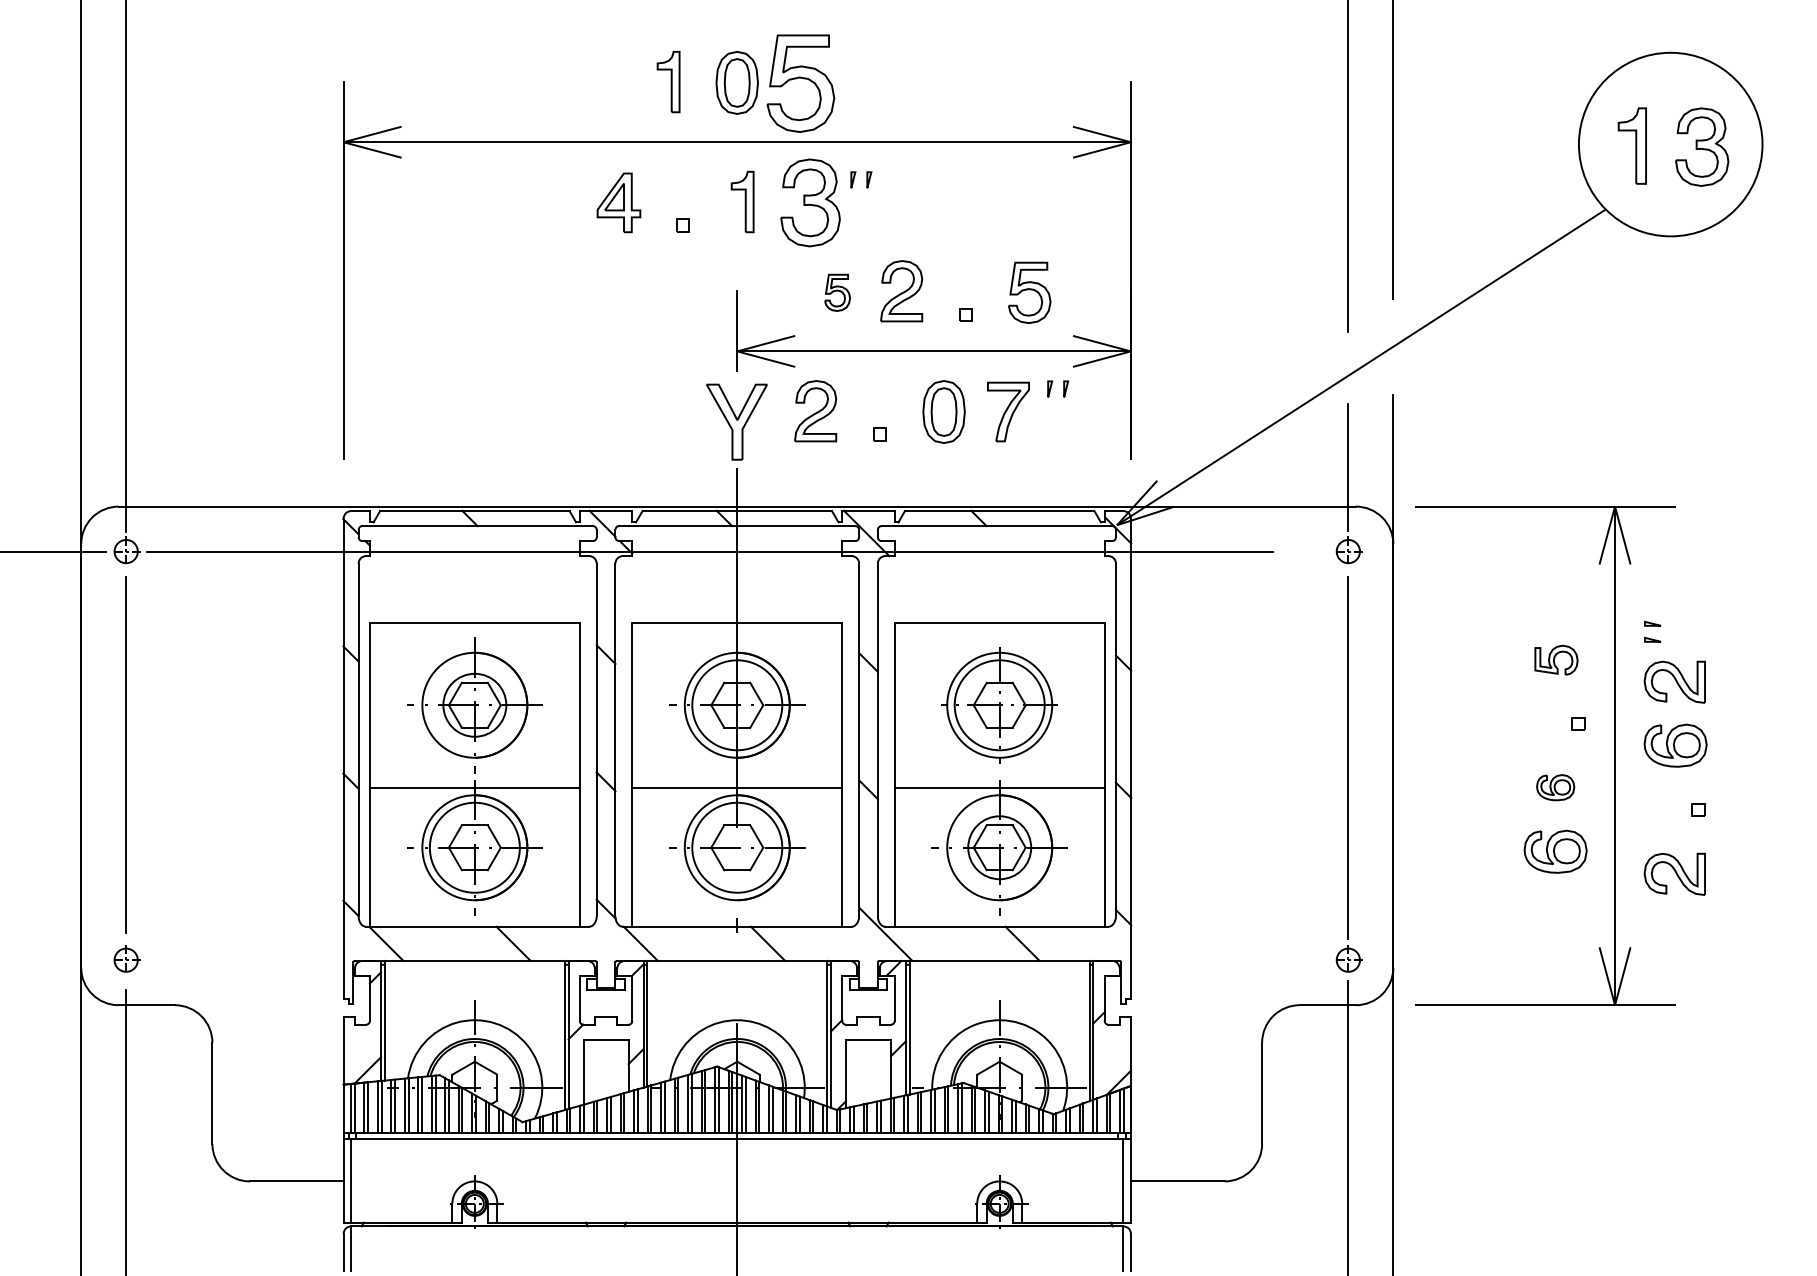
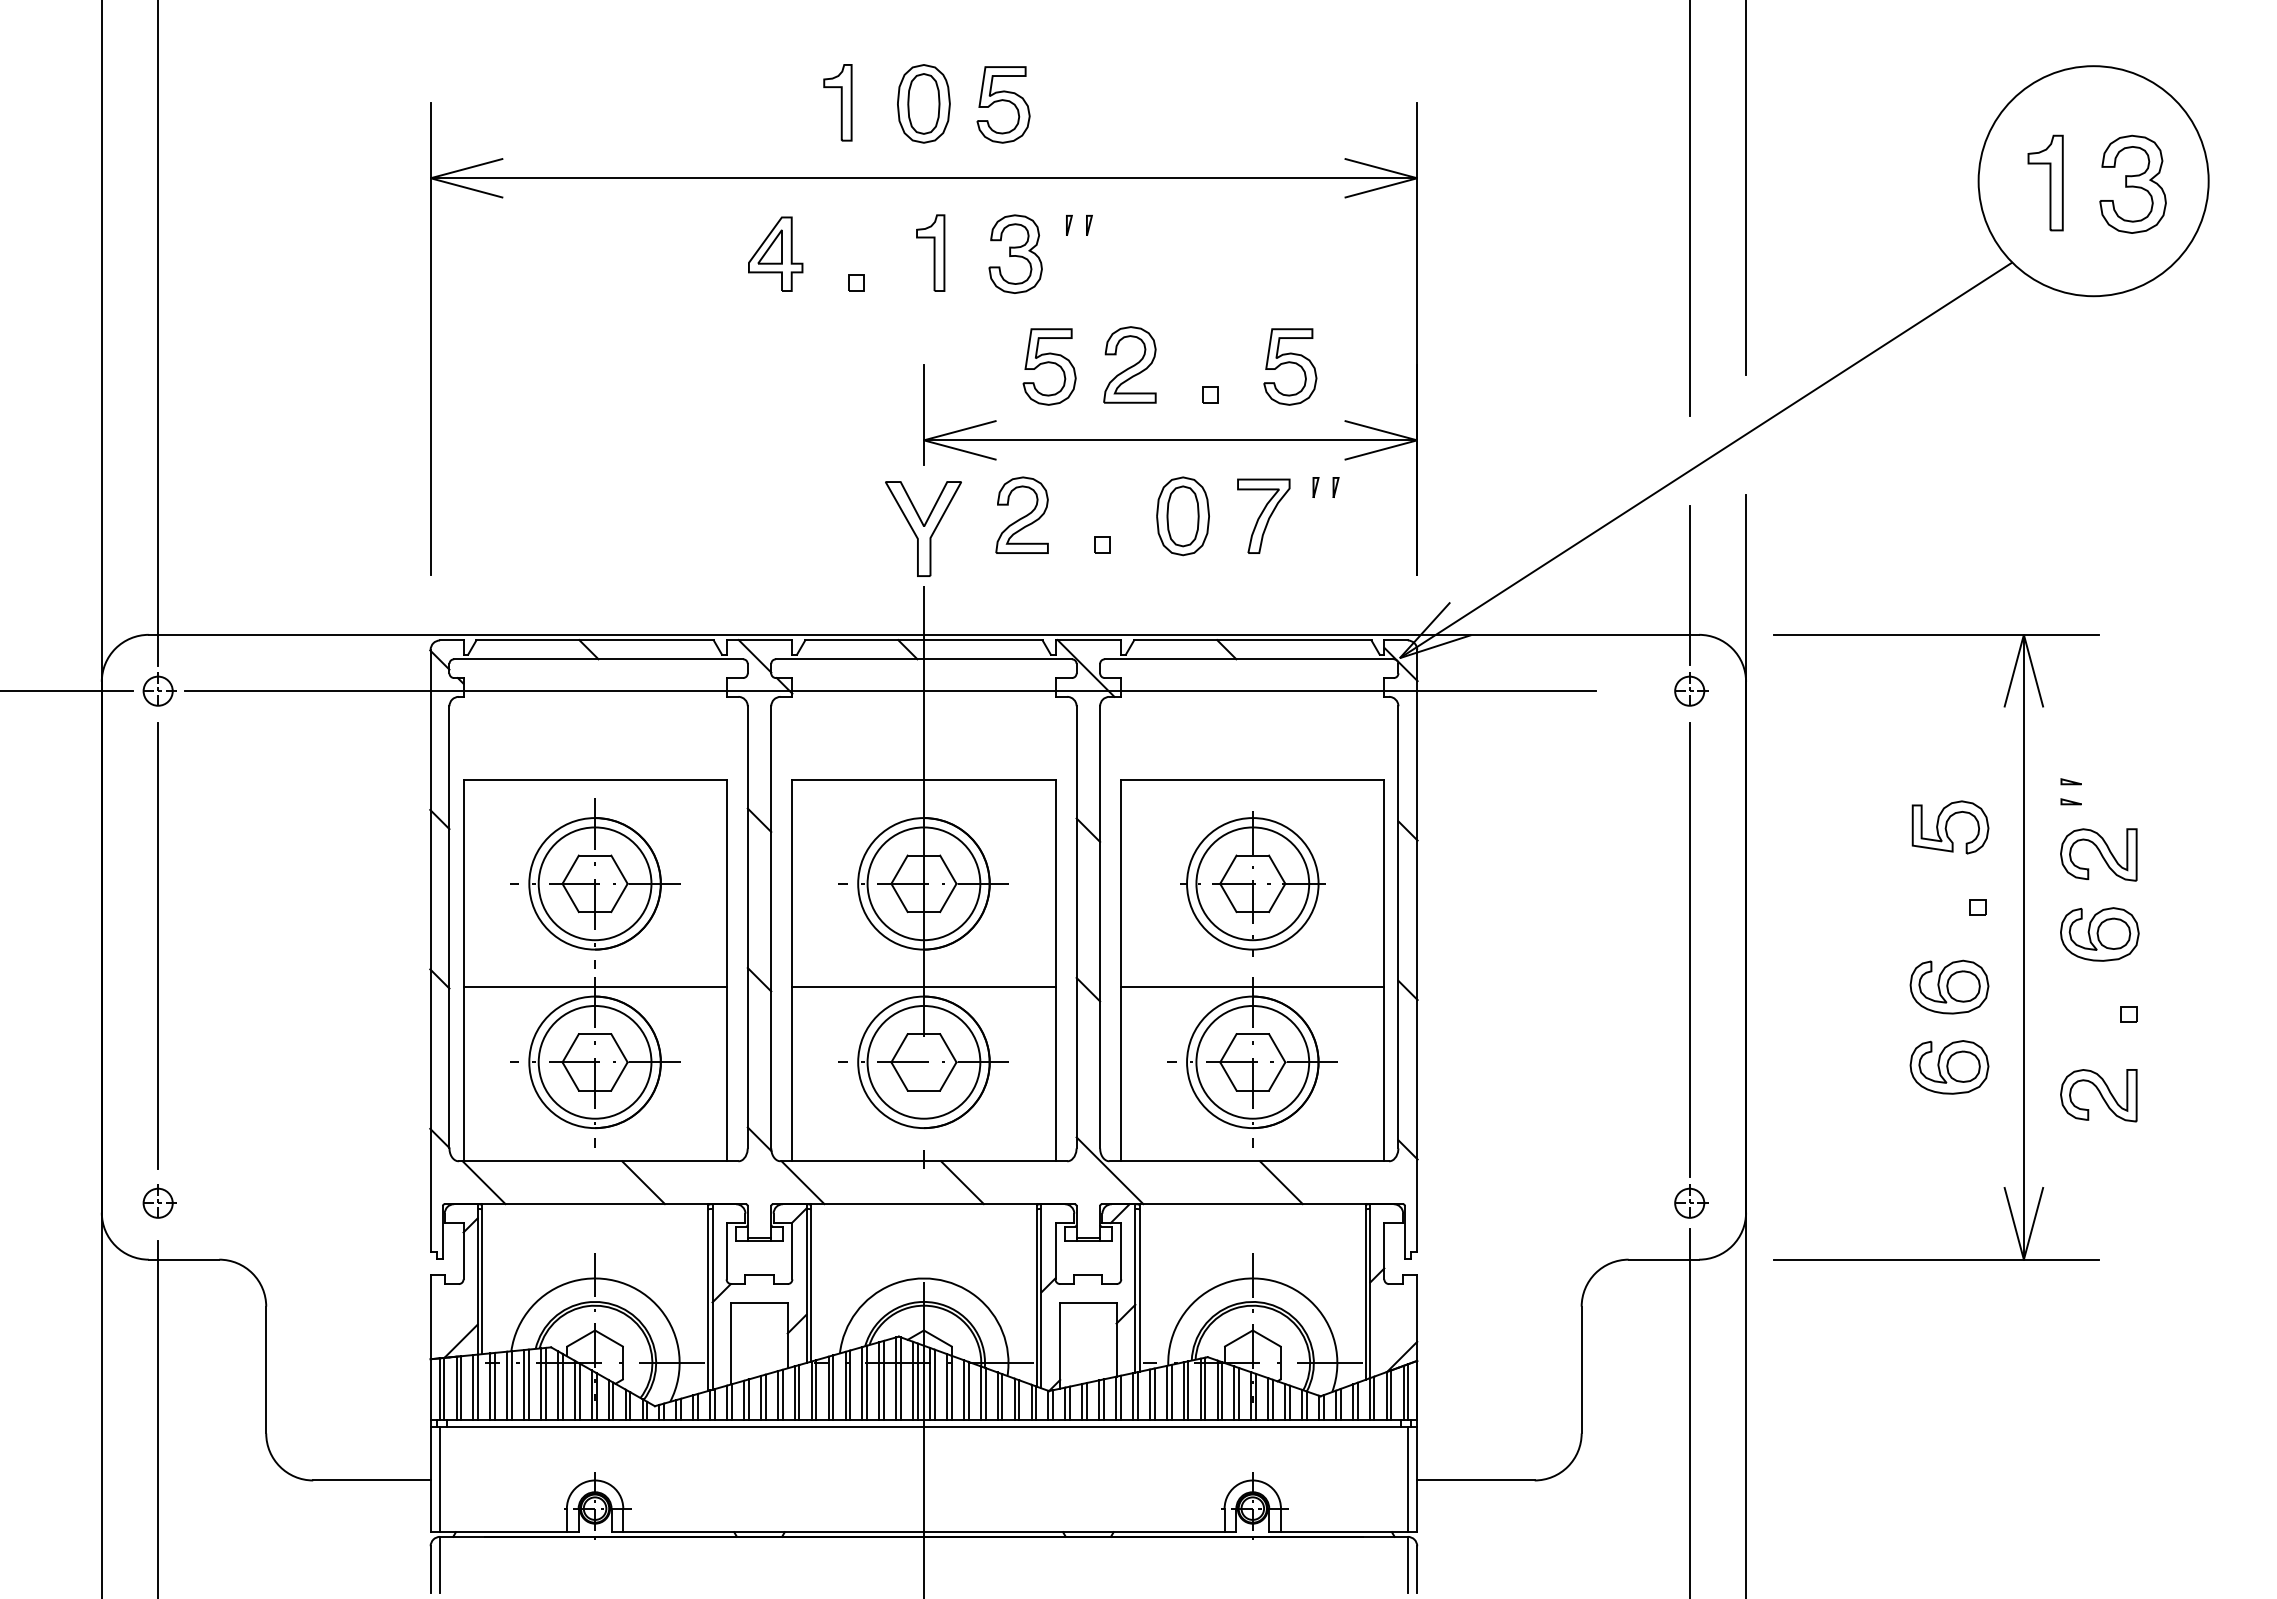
part: (800, 83) -> (1003, 104), size x0.62
part: (810, 202) -> (1015, 253), size x0.71
part: (837, 292) -> (1049, 366), size x1.67
part: (1556, 660) -> (1950, 827), size x1.43
circle: (474, 705) -> (594, 883), size x1.43
part: (1555, 787) -> (1949, 986), size x1.67
circle: (999, 847) -> (1252, 1061), size x1.43

